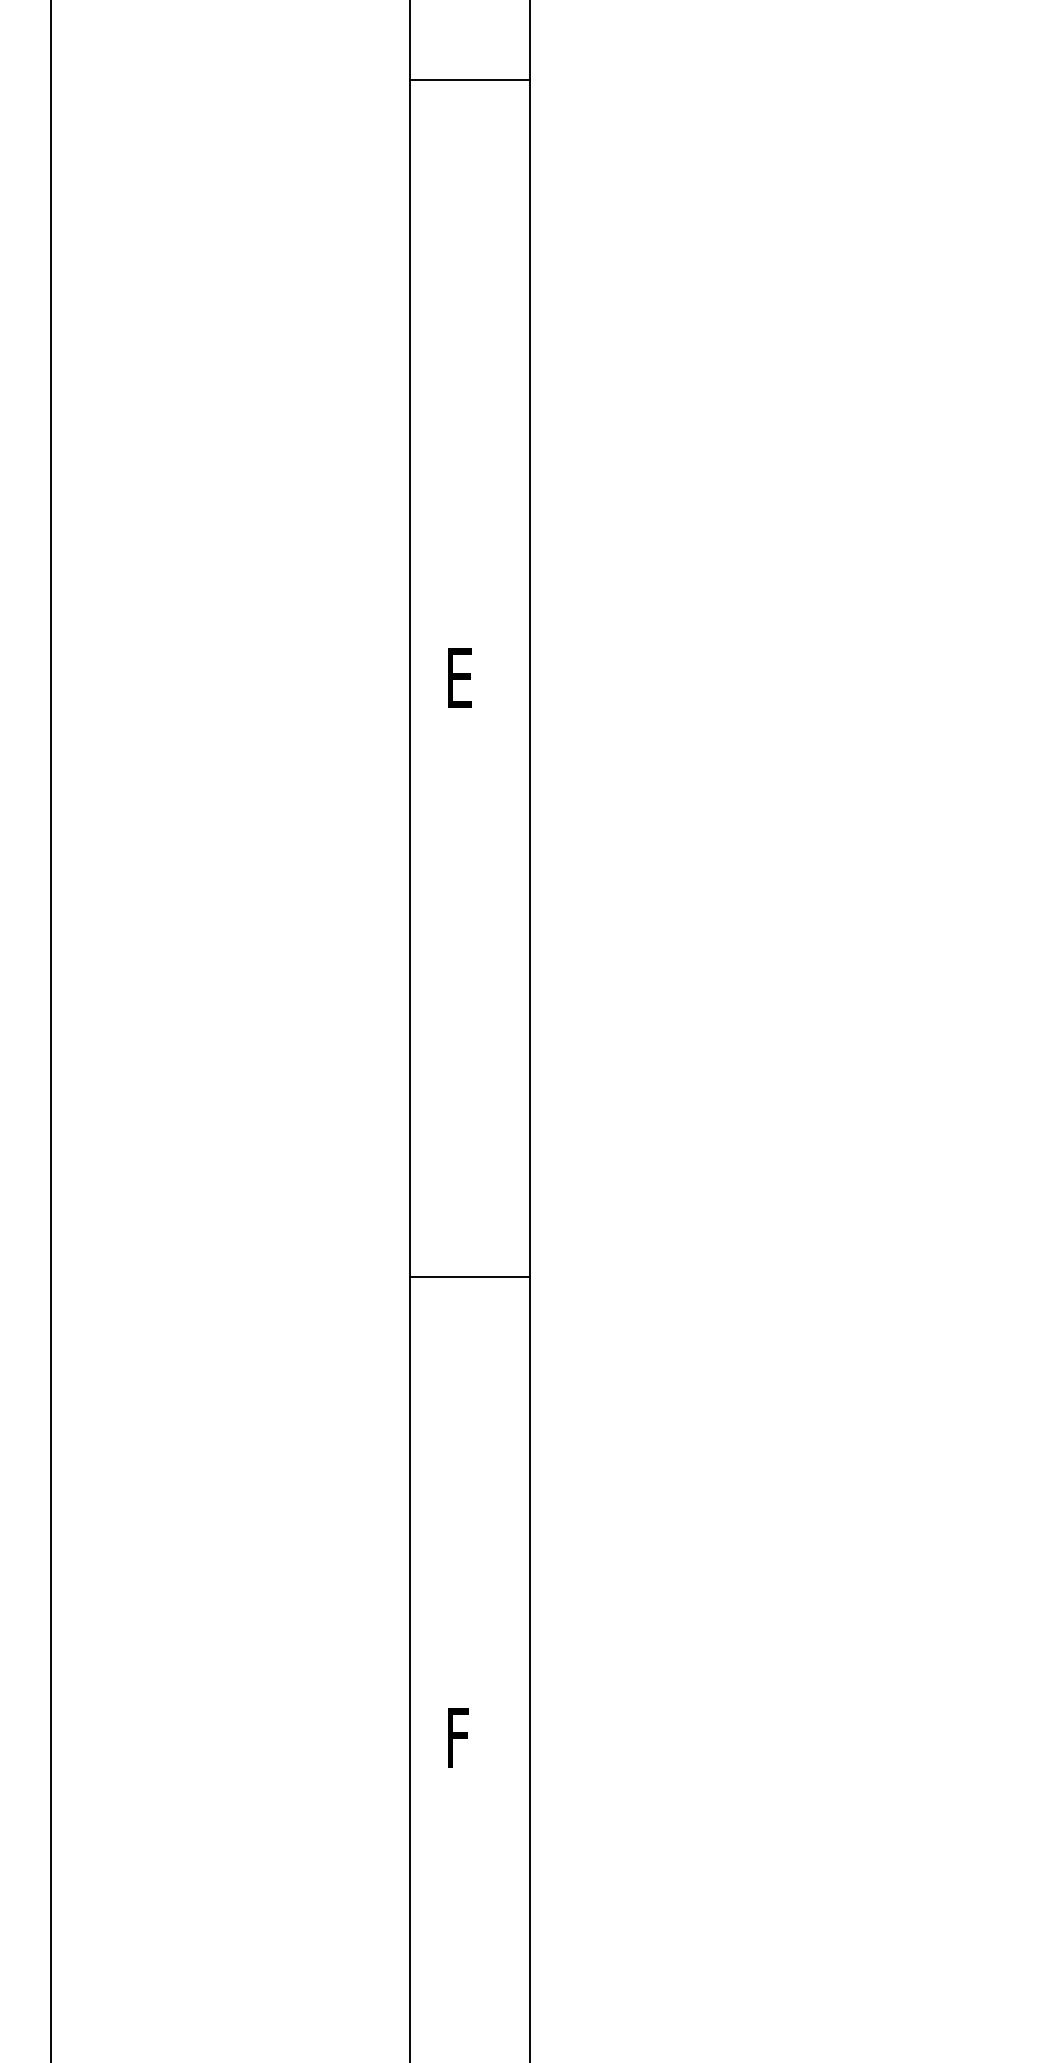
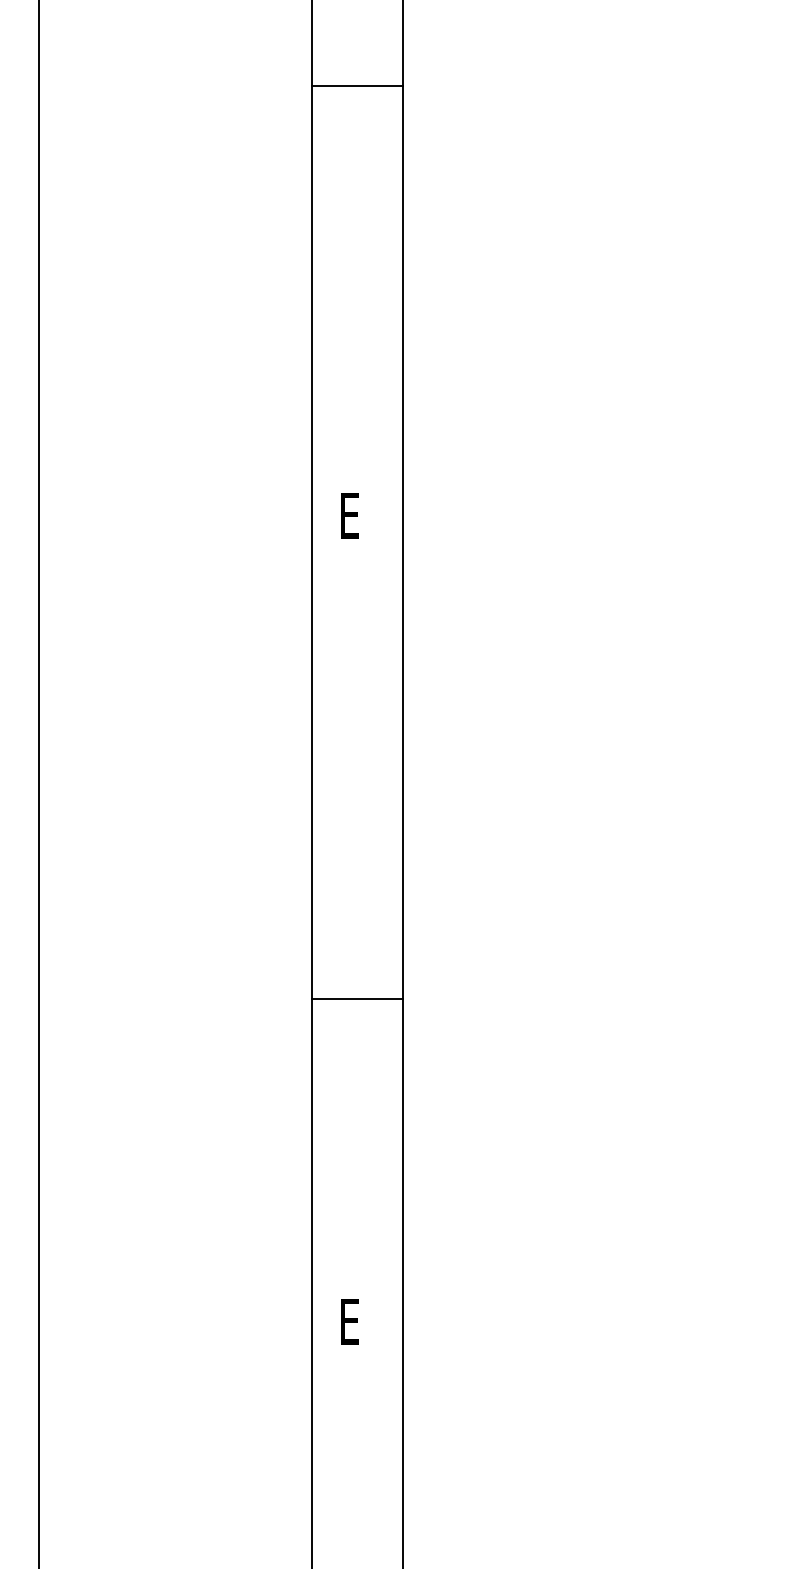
line: (469, 79) -> (357, 85), moved
line: (469, 1276) -> (357, 999), moved
text: (462, 1737) -> (351, 1321), F -> E

